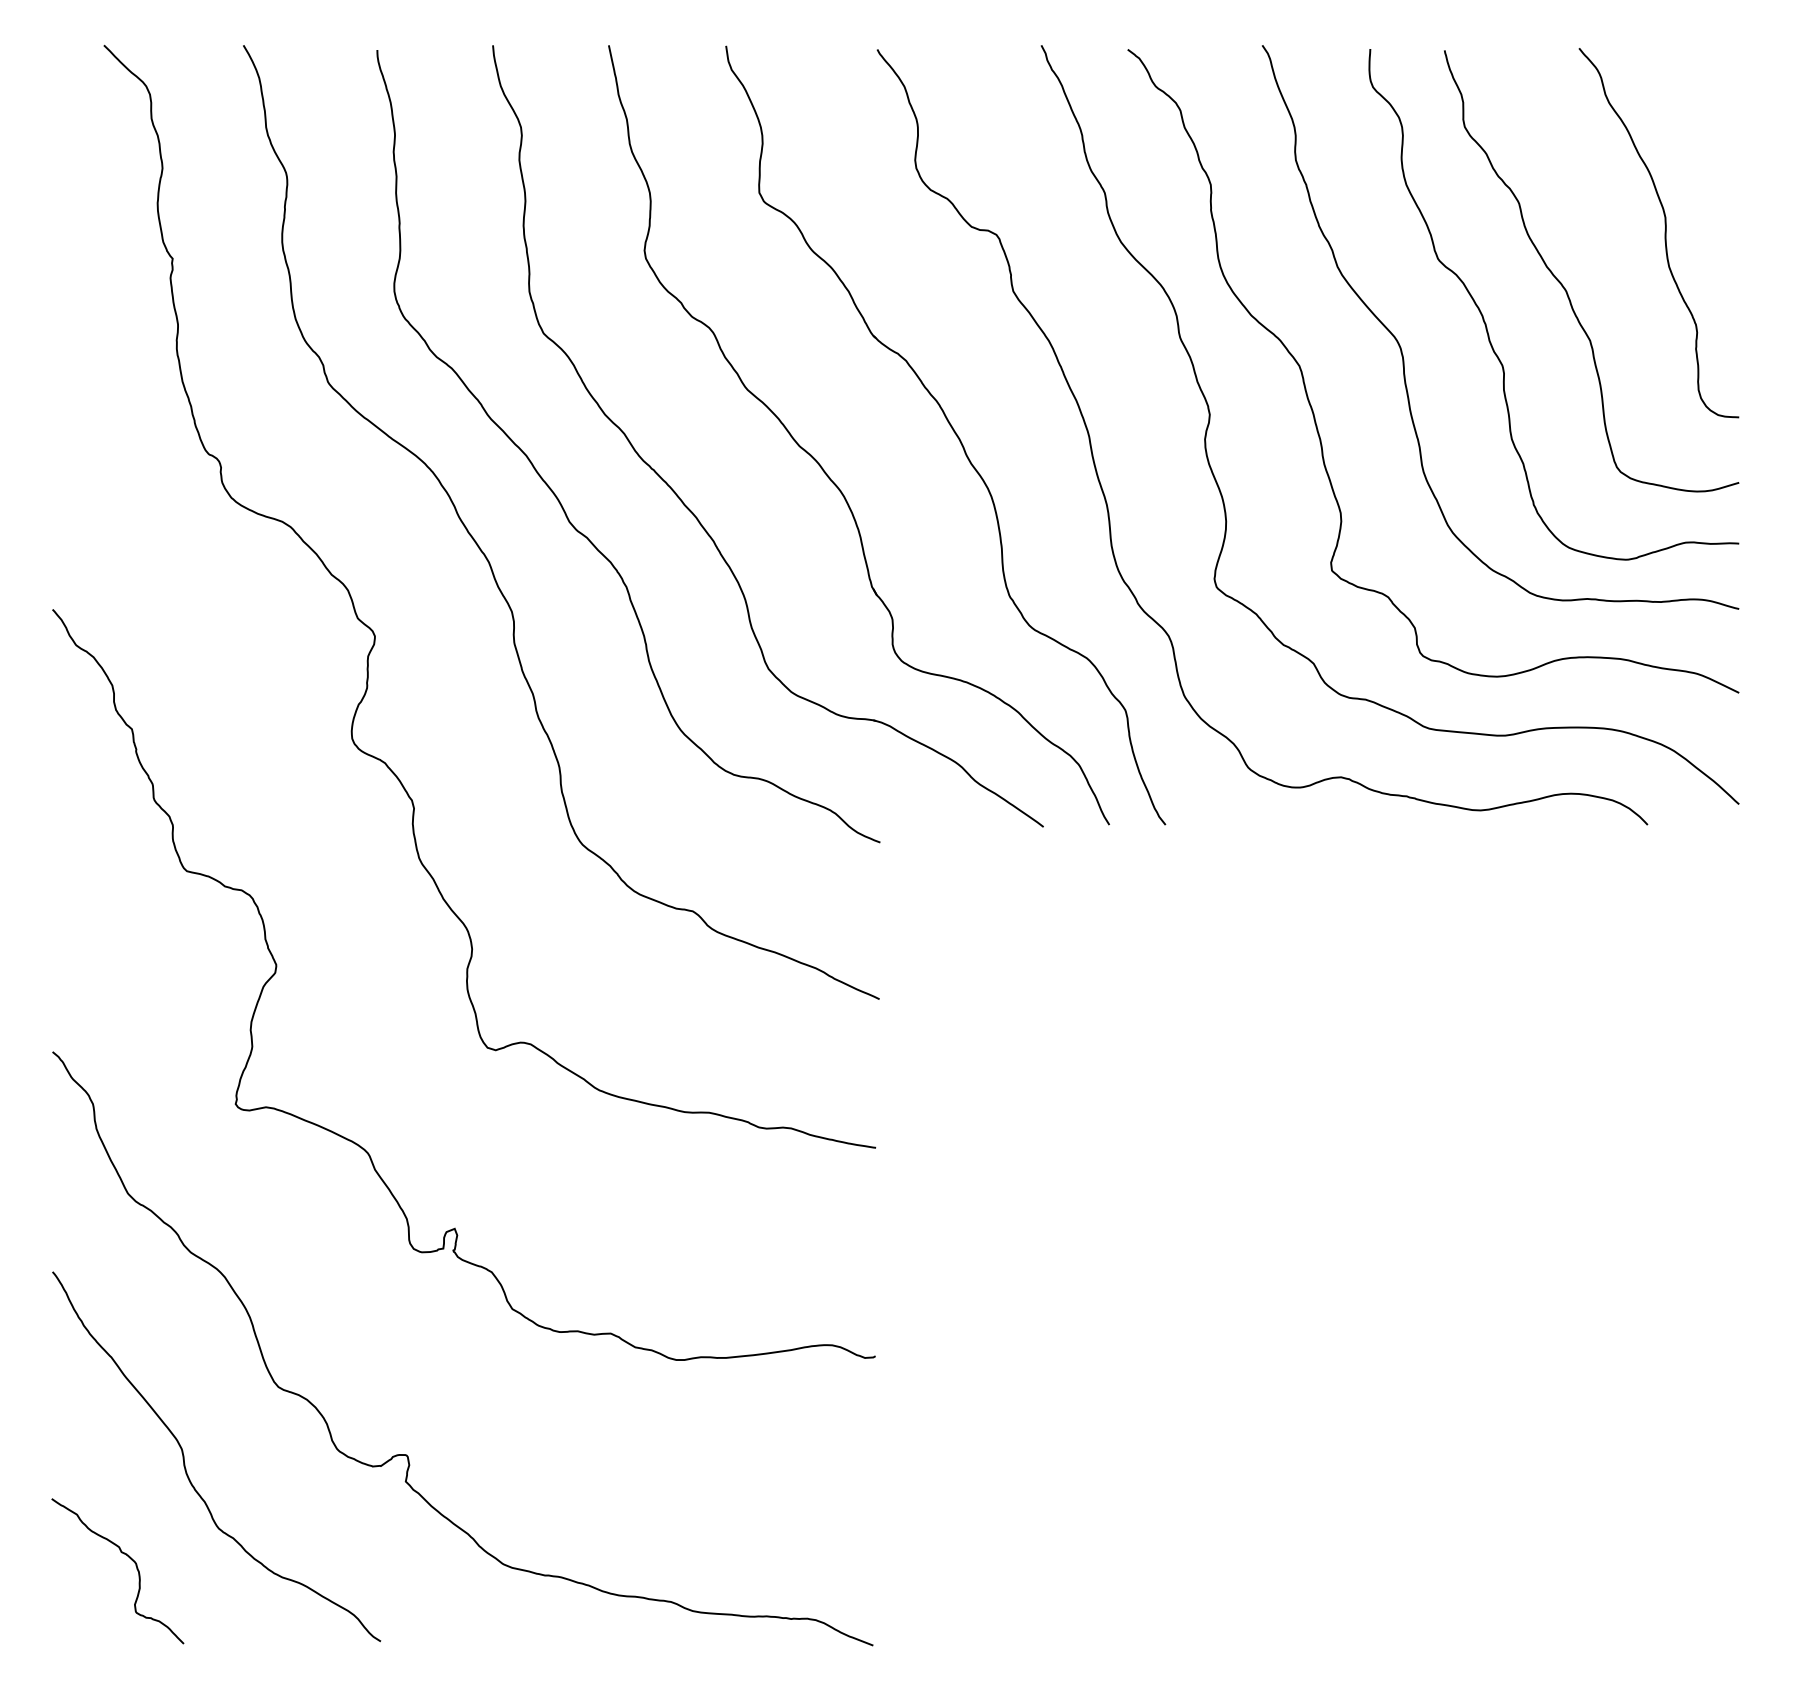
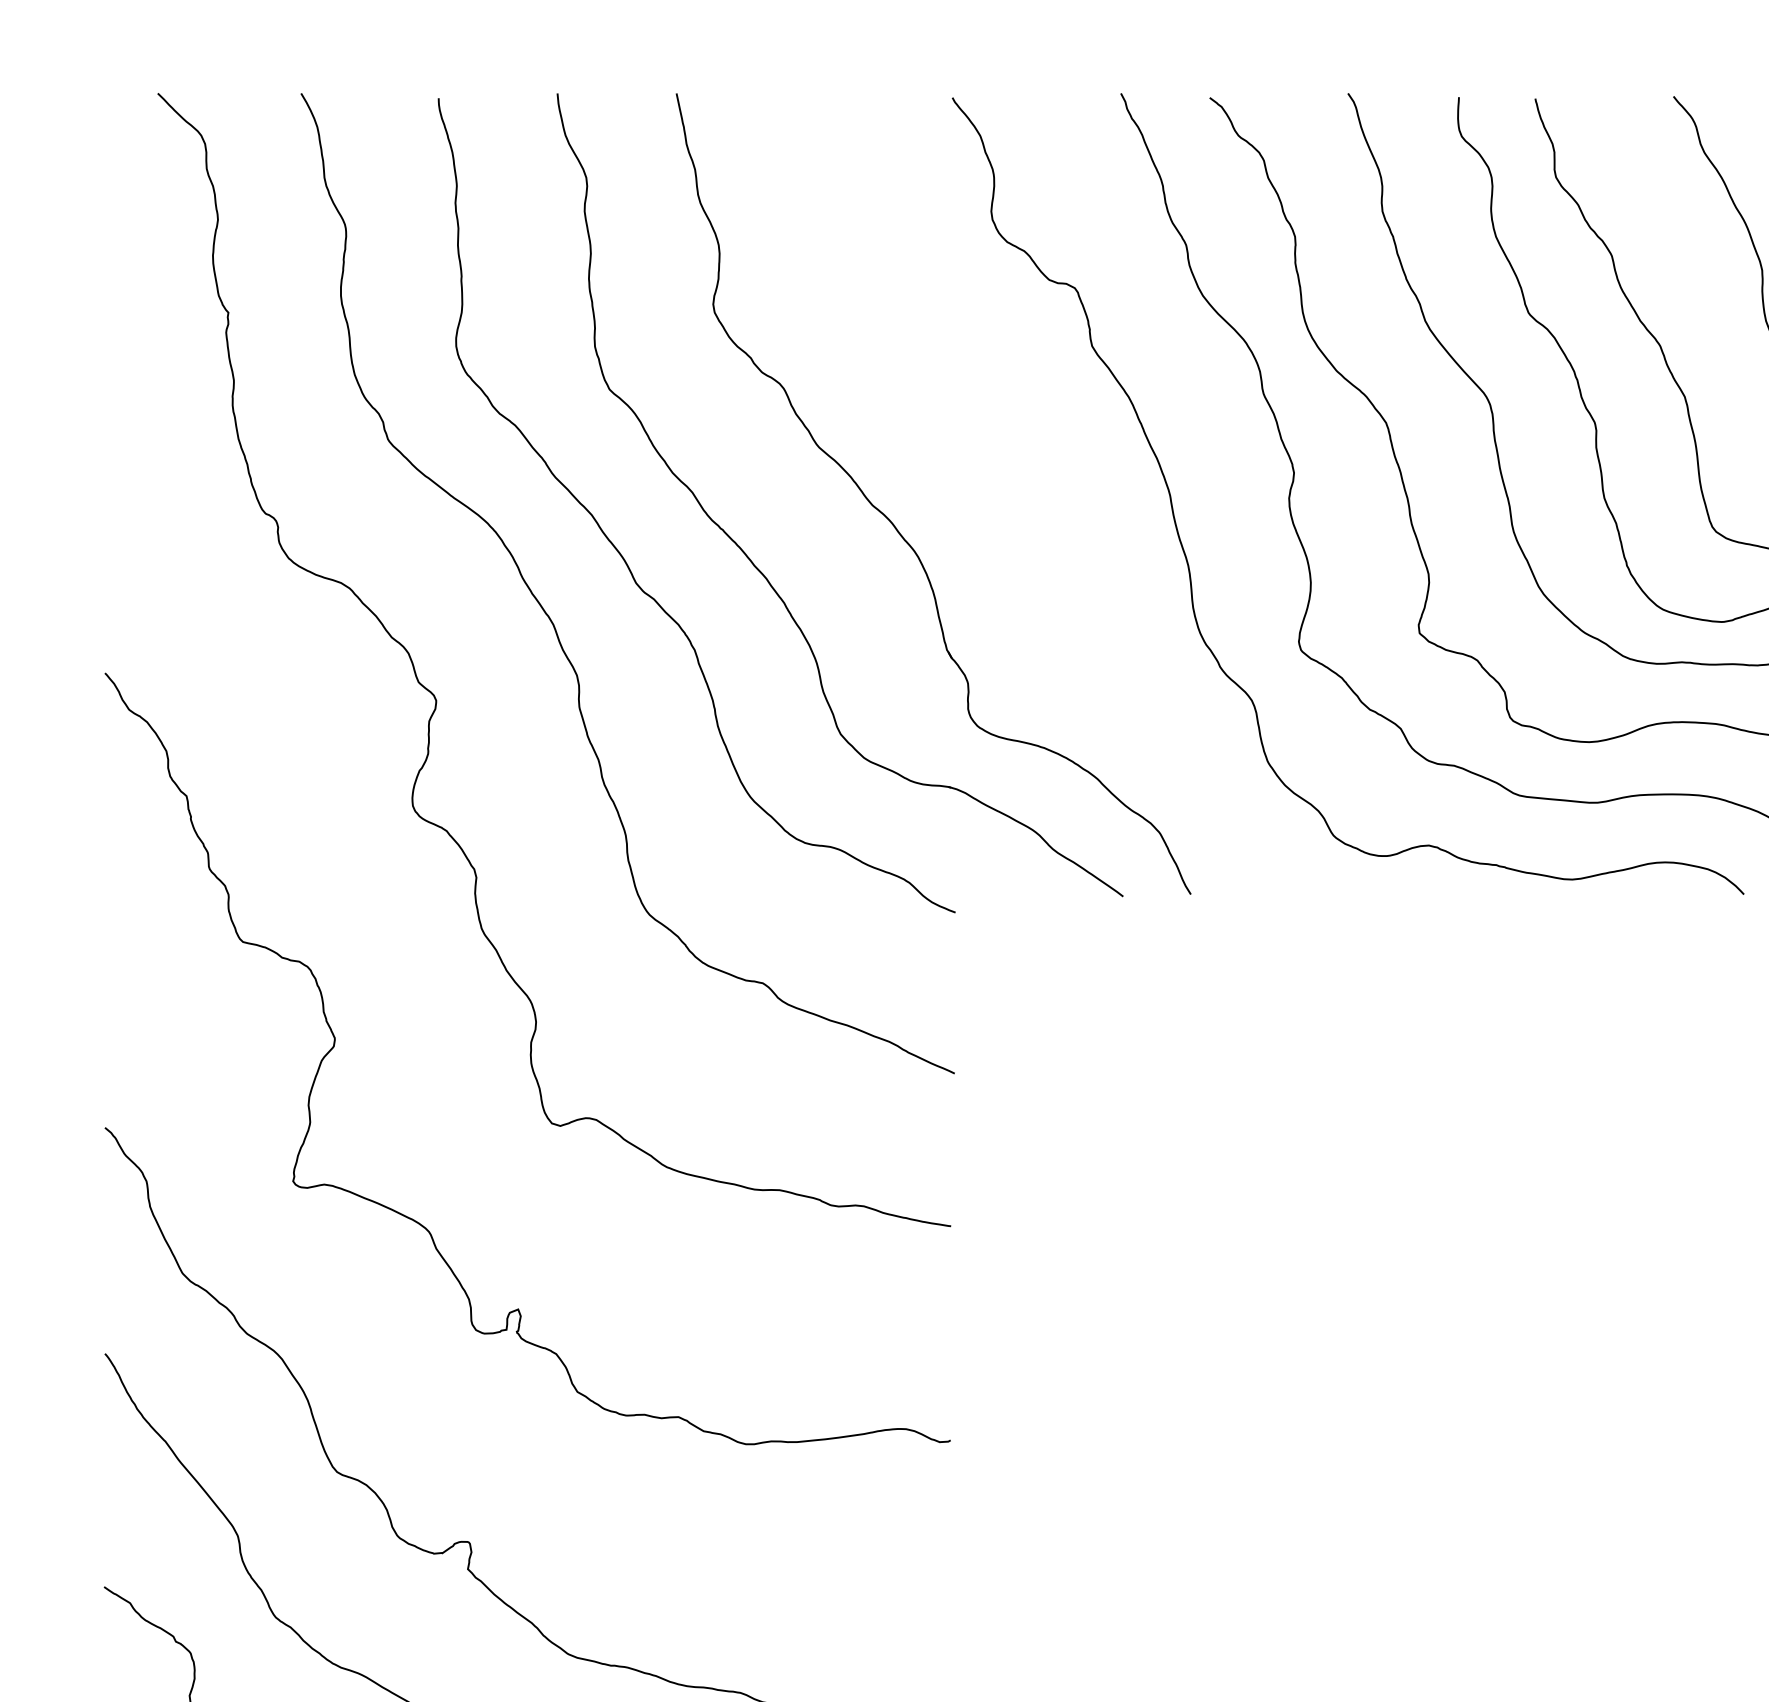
part: (952, 430) -> (1029, 489), removed

